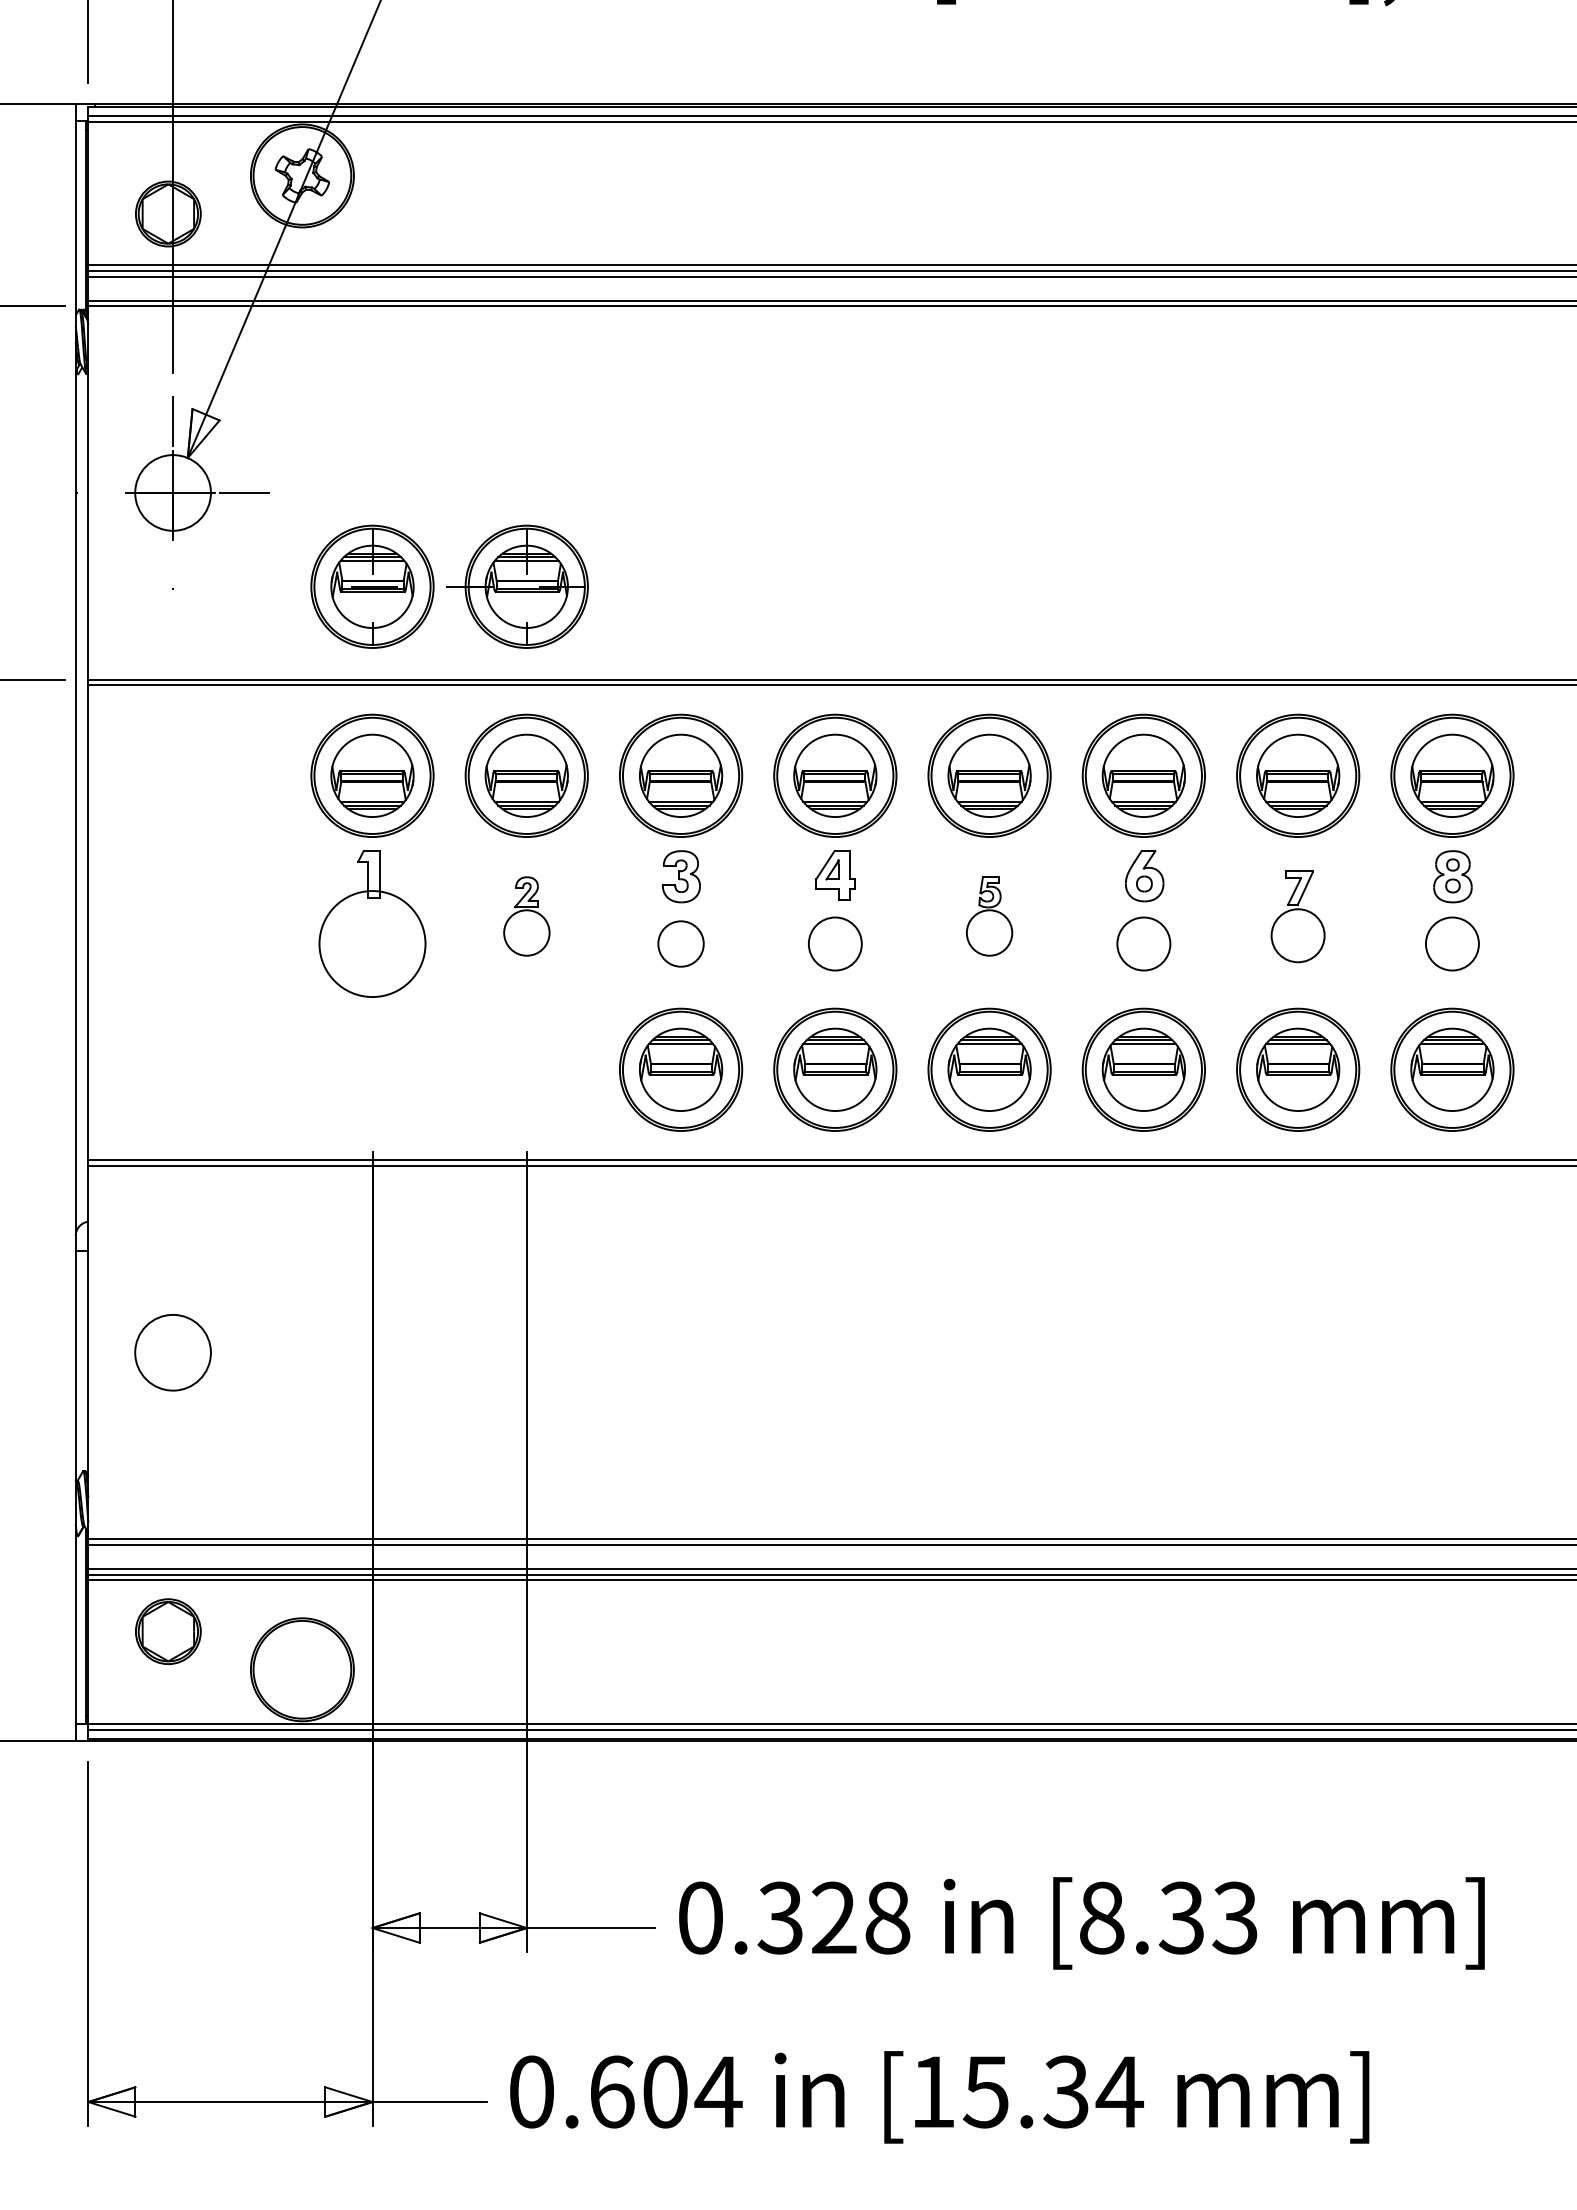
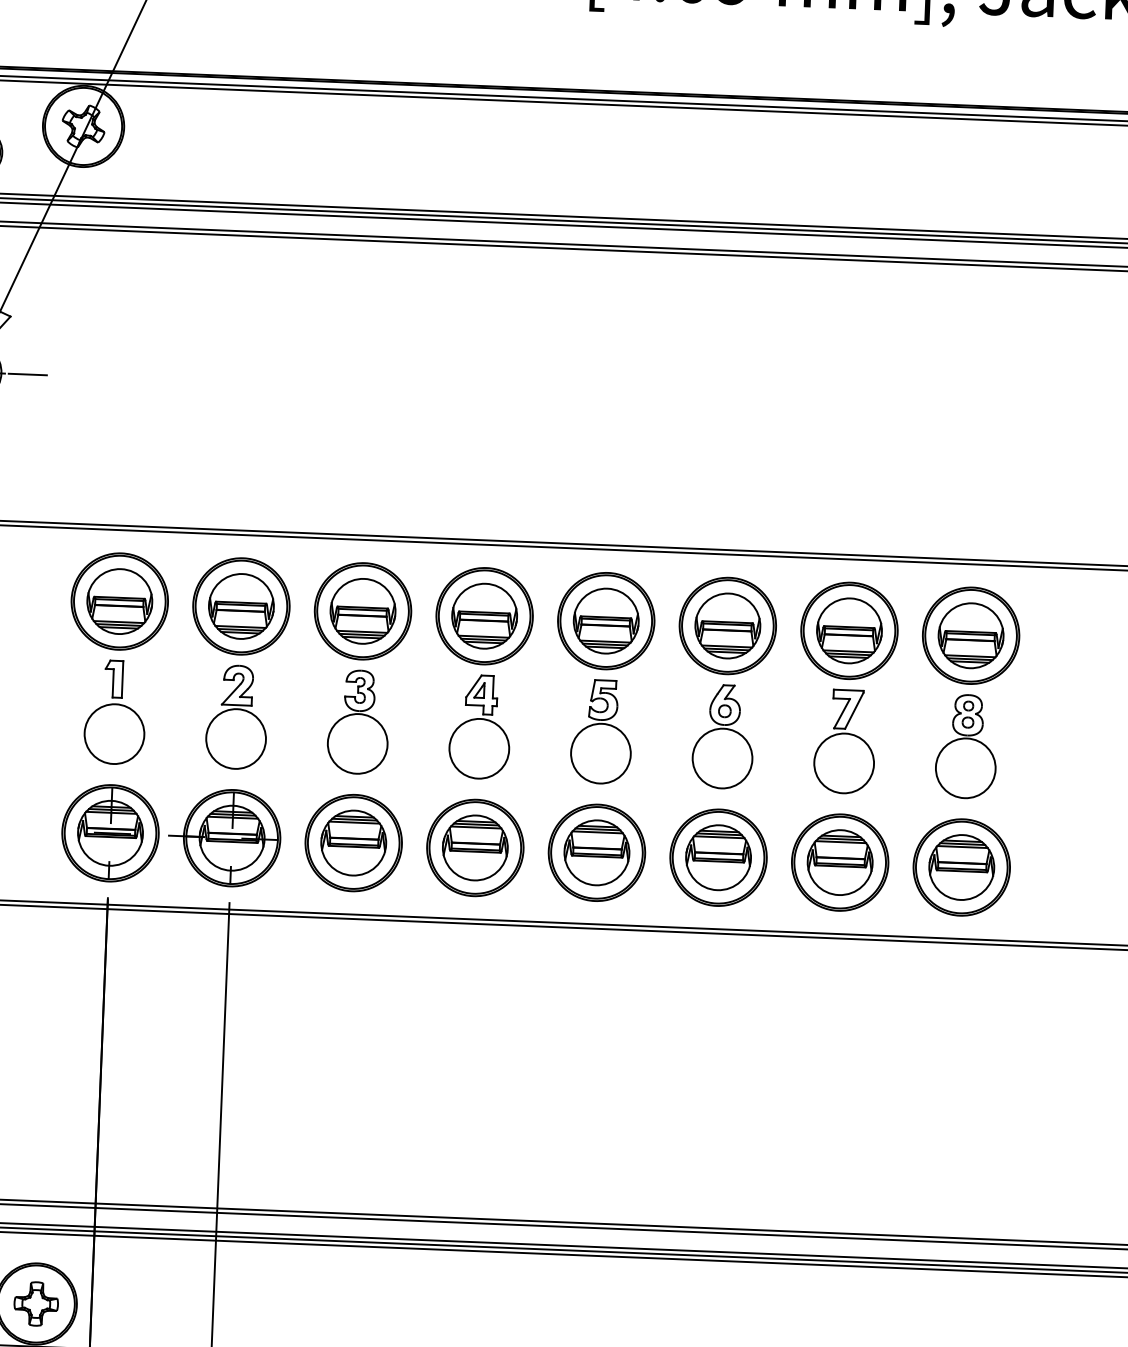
part: (449, 586) -> (171, 835), moved
part: (526, 916) -> (236, 717), size x1.67
part: (989, 916) -> (601, 731), size x1.67
part: (1297, 916) -> (844, 741), size x1.43
circle: (372, 943) -> (114, 733), size x0.71
circle: (680, 943) -> (357, 743), size x1.67
circle: (835, 943) -> (479, 748), size x1.43
circle: (1143, 943) -> (722, 758), size x1.43
circle: (1452, 943) -> (965, 767), size x1.43
part: (302, 1669) -> (36, 1303), added

